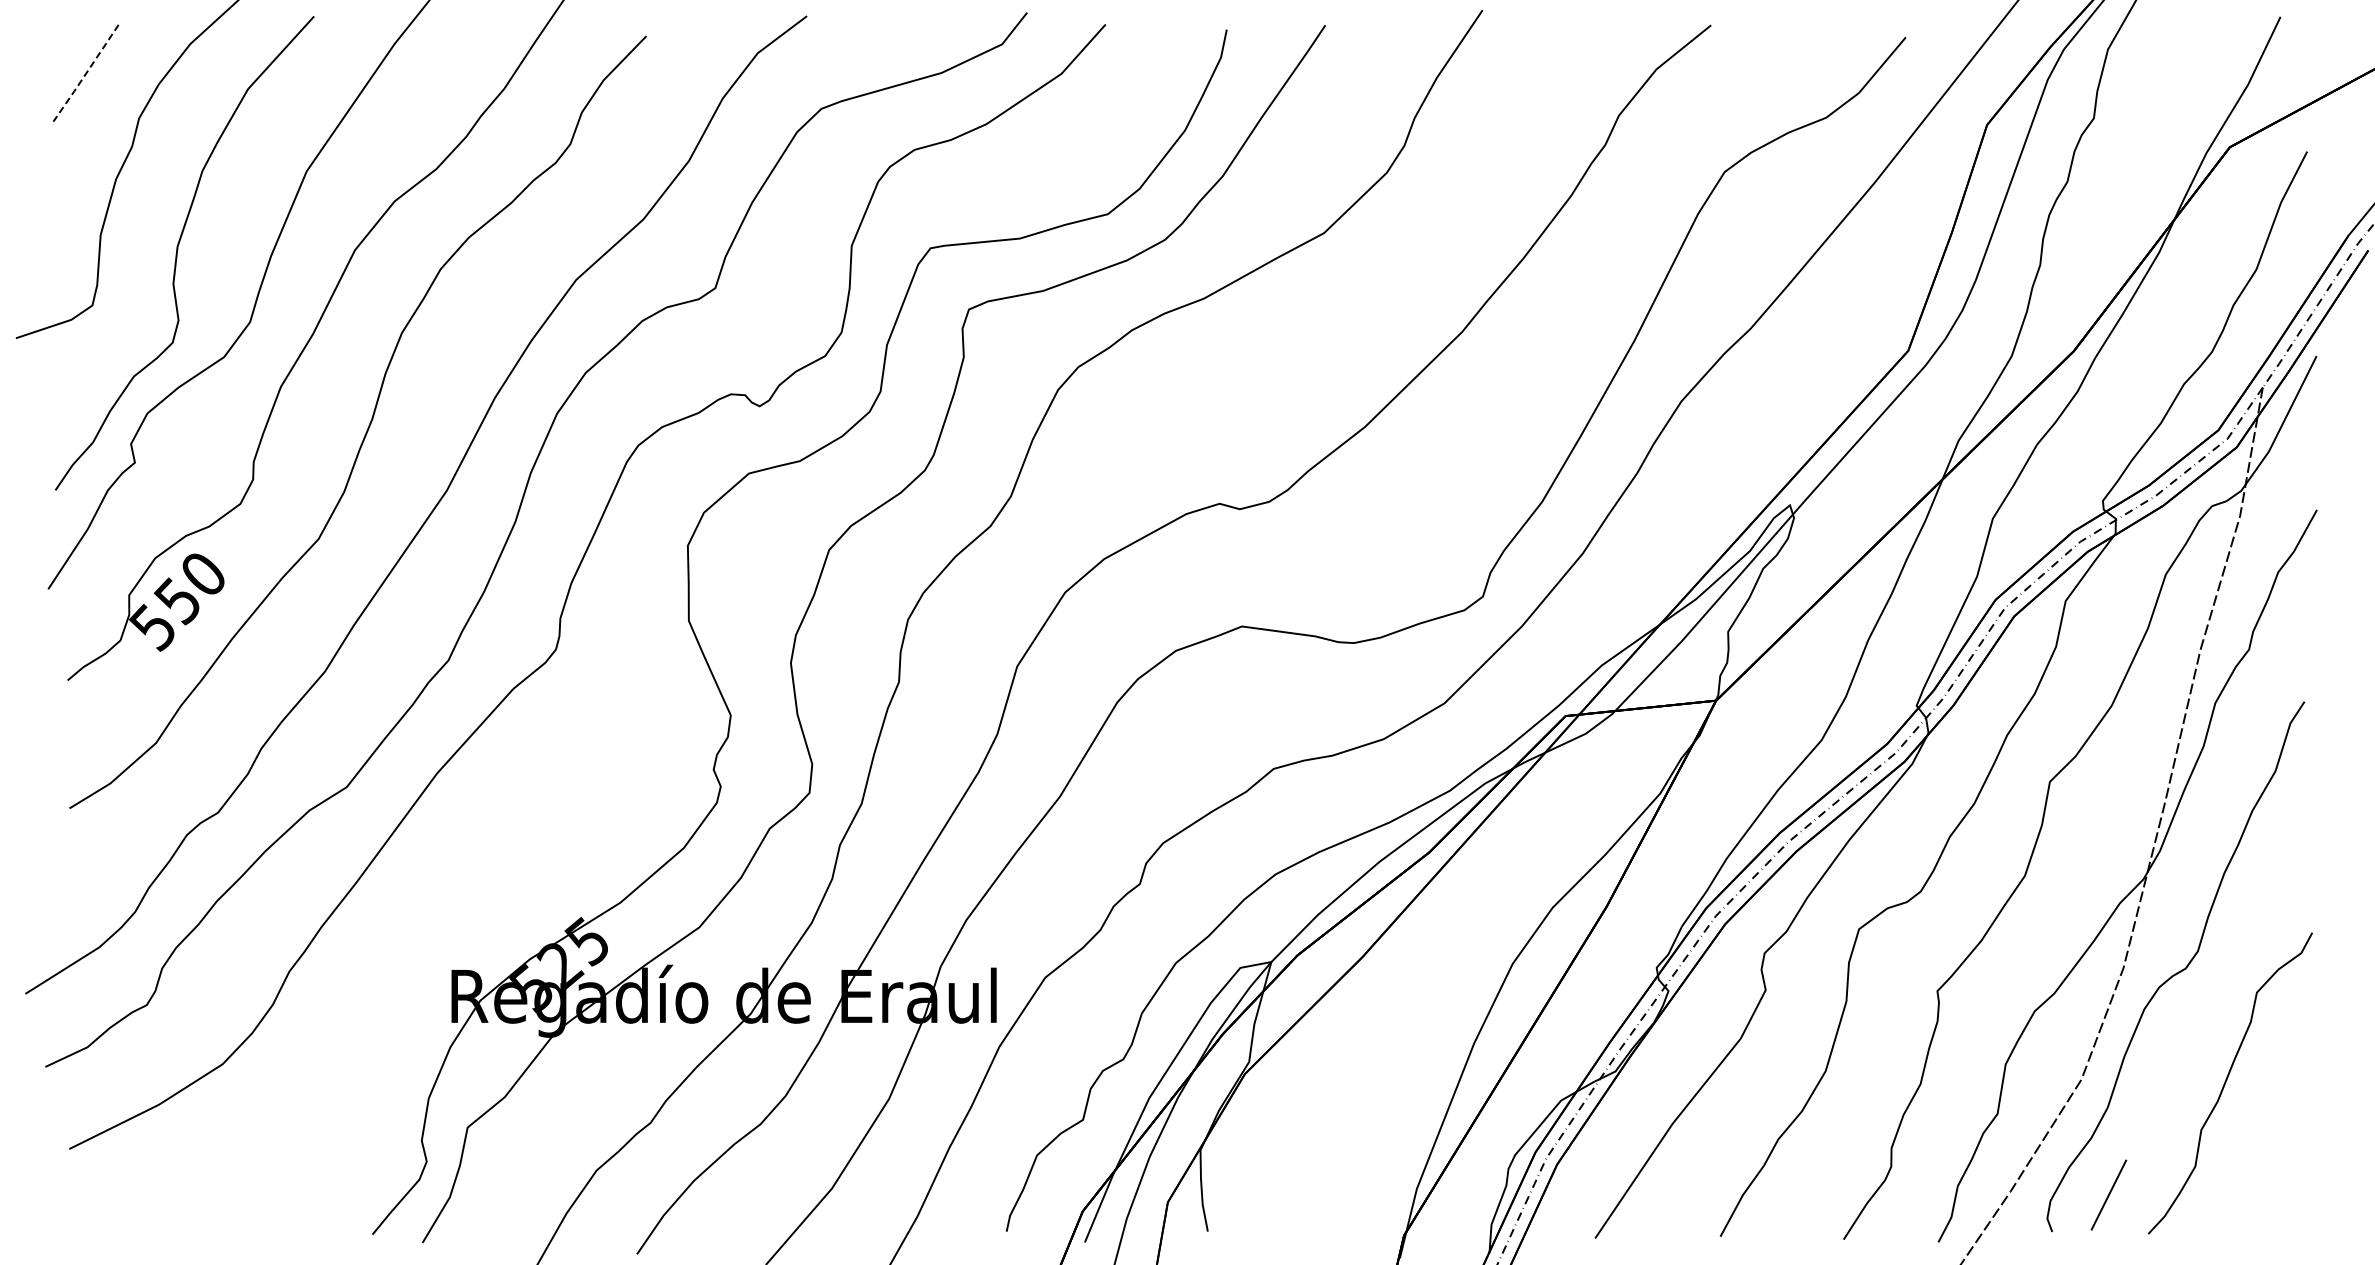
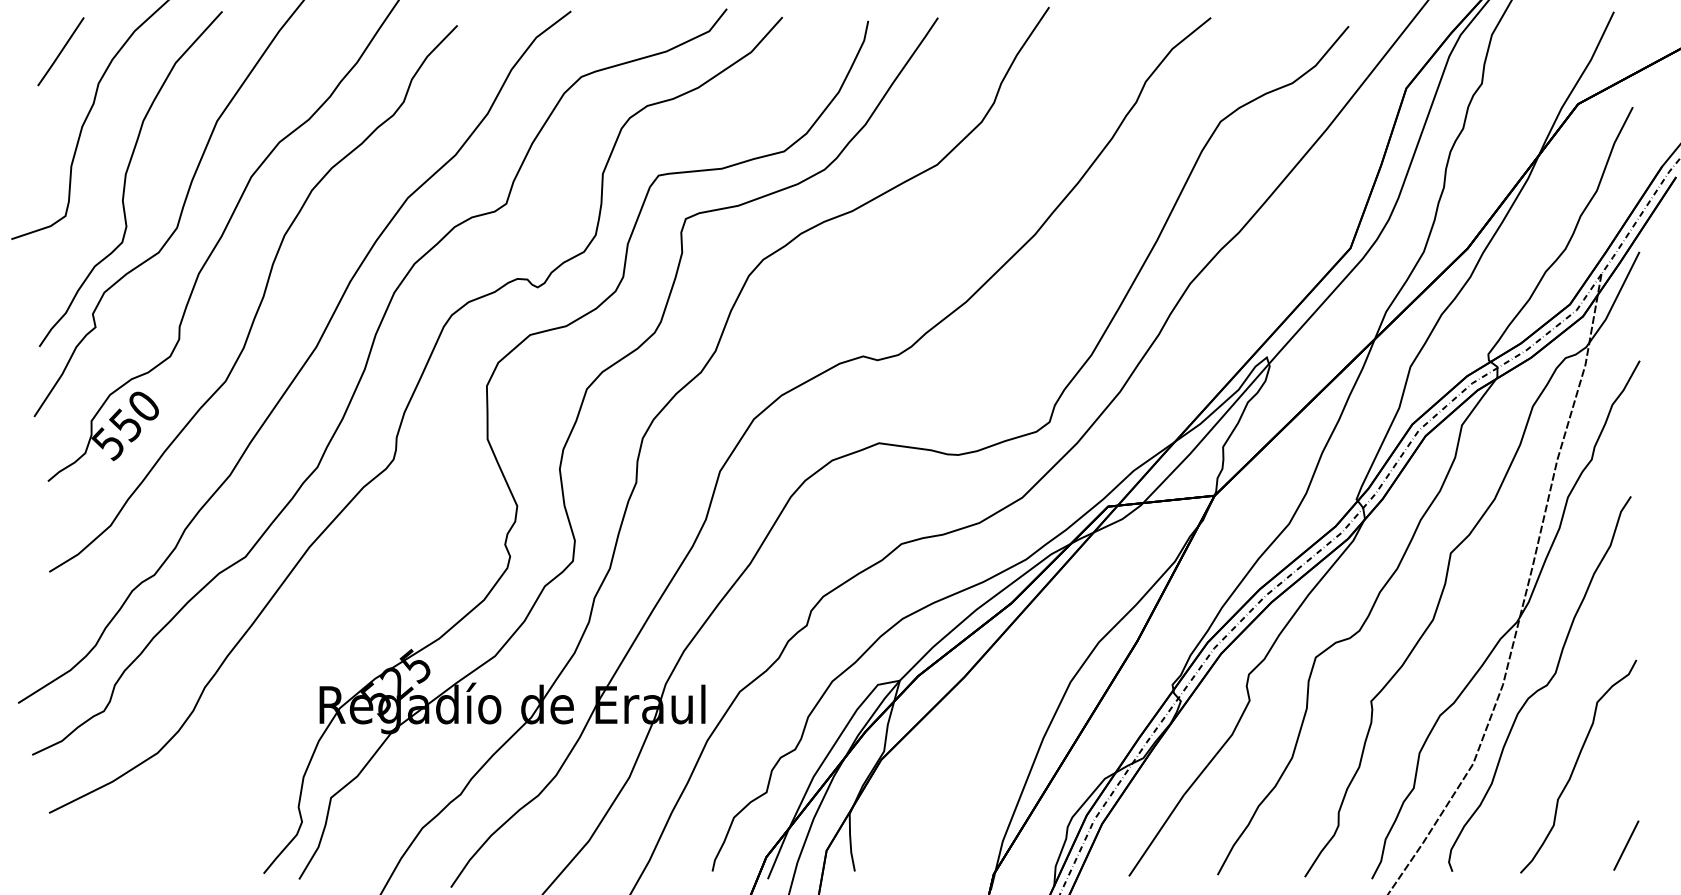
line: (86, 73) -> (61, 51), dashed -> solid
line: (2108, 1194) -> (1626, 845), moved

